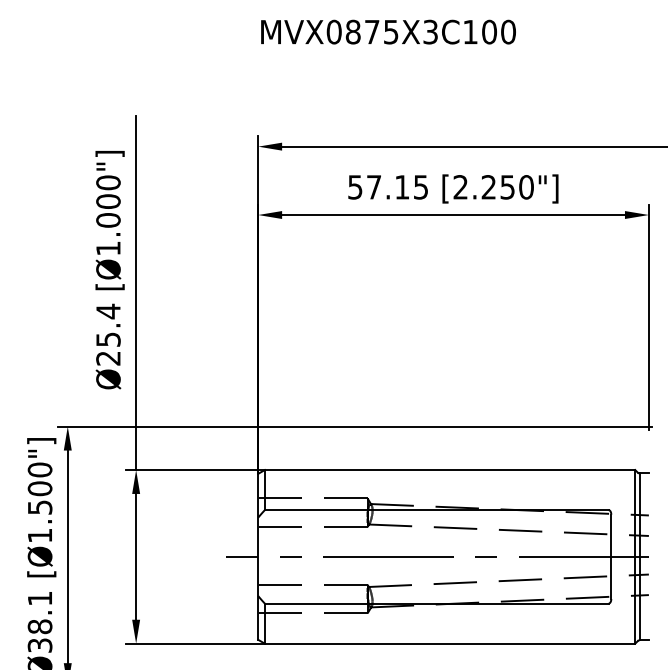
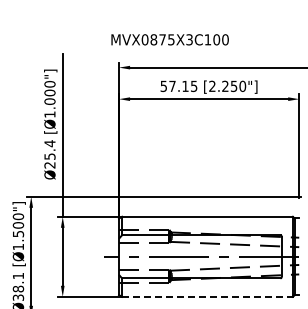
text: (387, 31) -> (169, 39), moved
line: (452, 642) -> (208, 296), solid -> dashed

